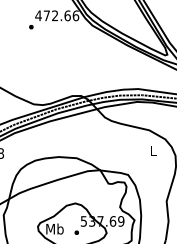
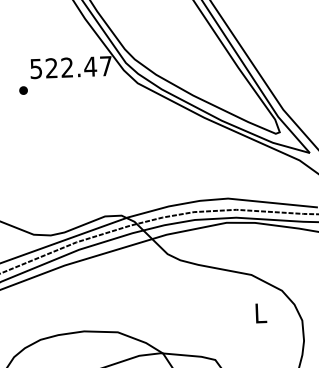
text: (57, 15) -> (71, 66), 472.66 -> 522.47

